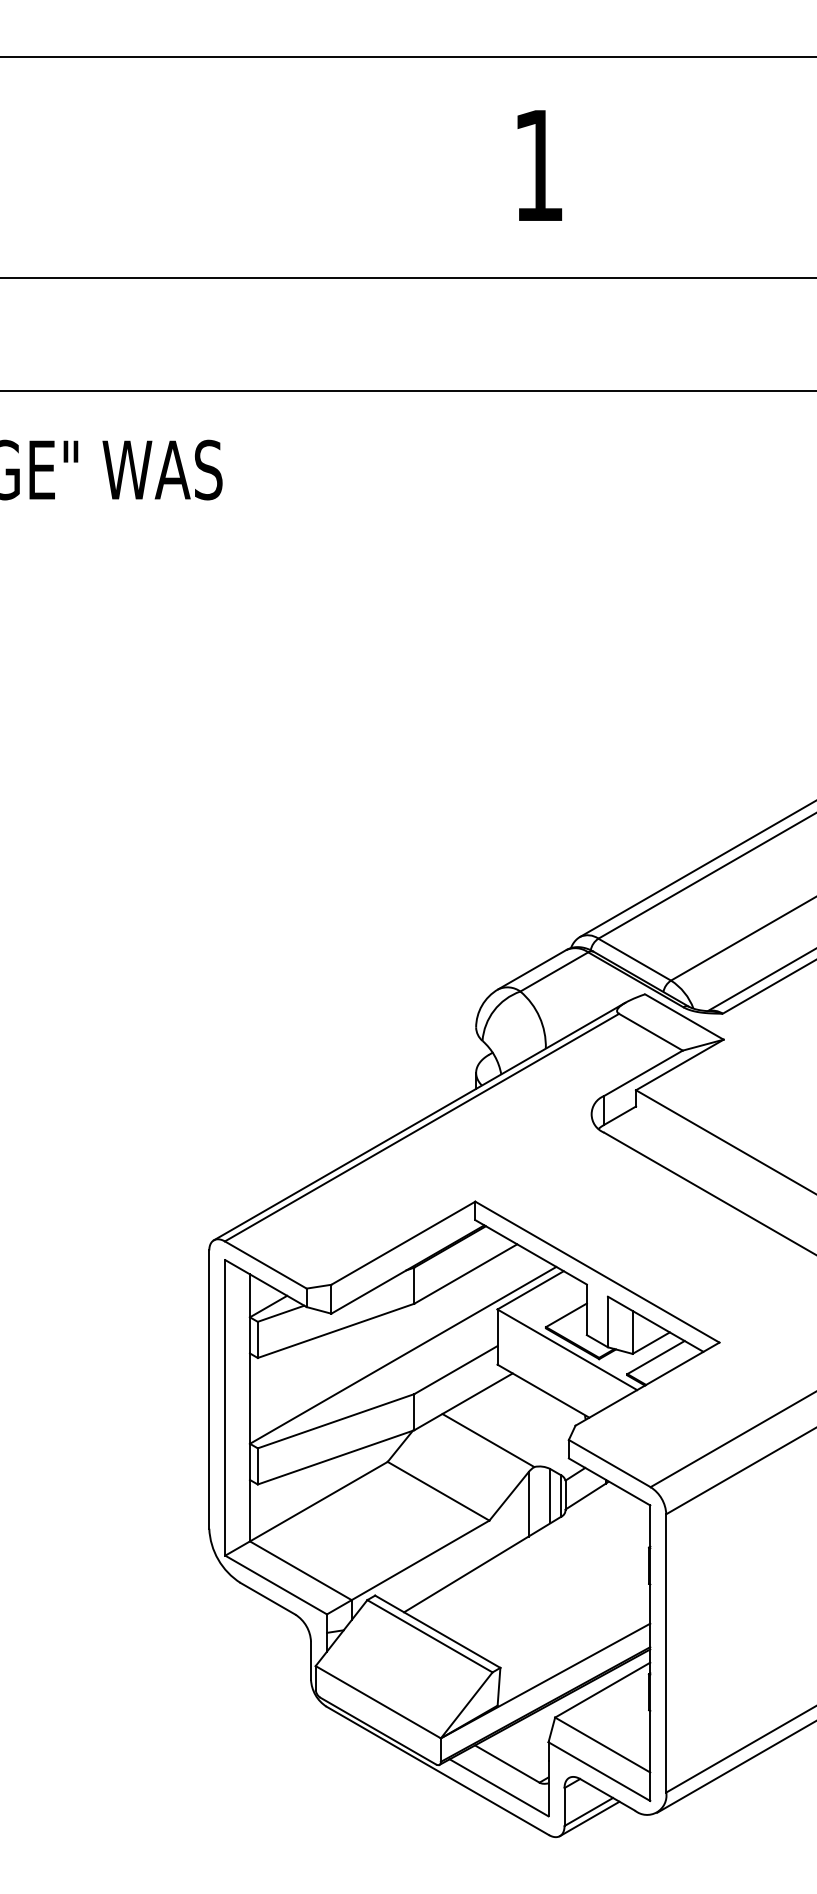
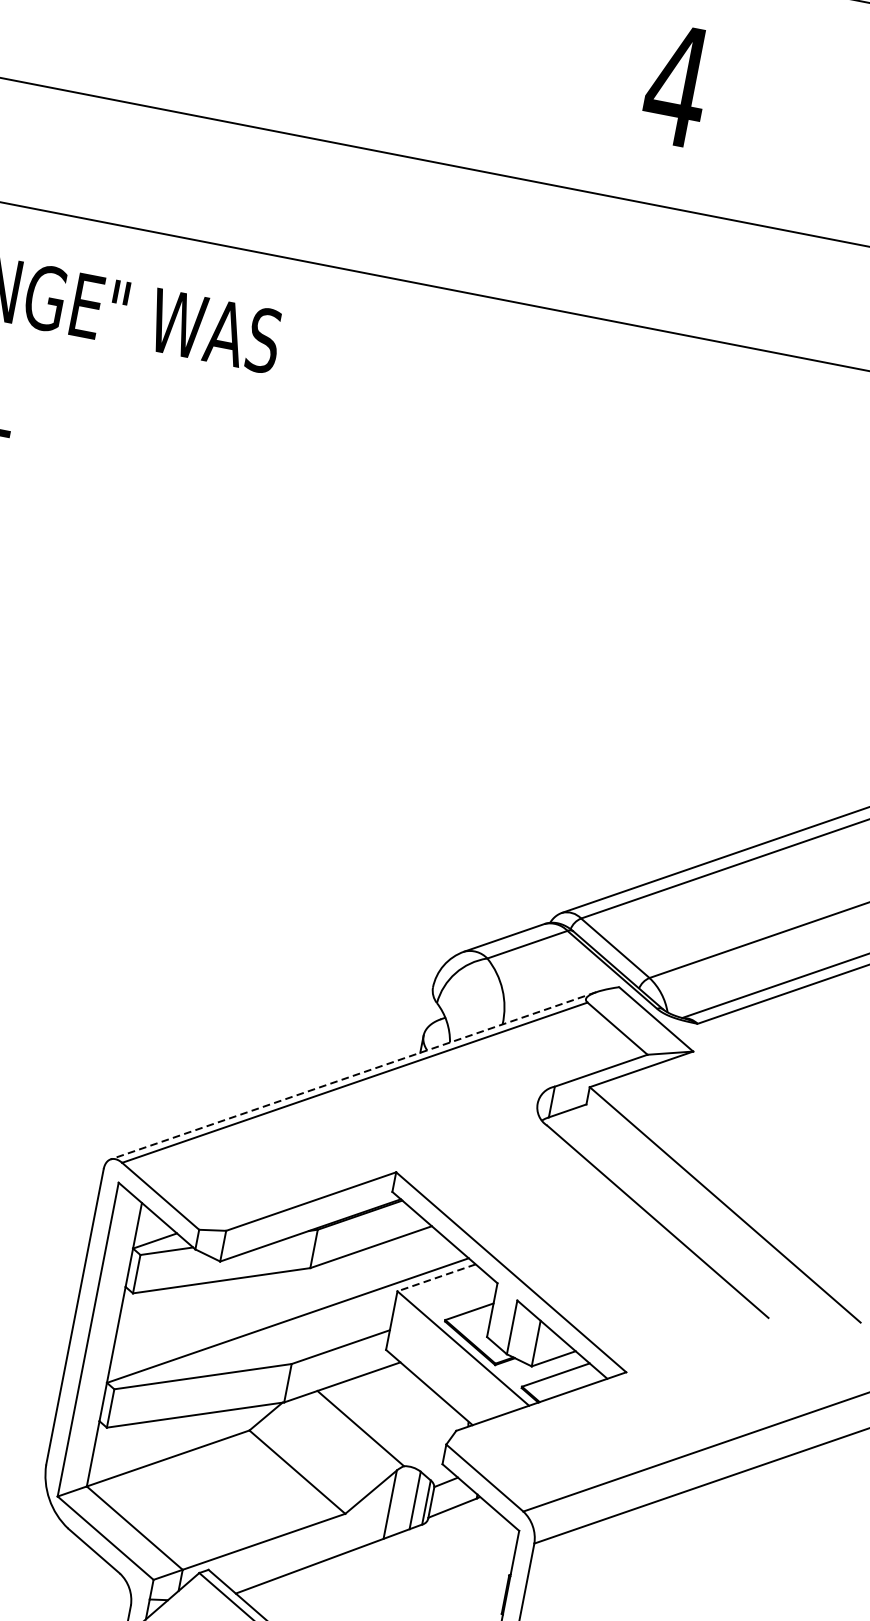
text: (538, 165) -> (677, 85), 1 -> 4
line: (419, 1121) -> (353, 1075), solid -> dashed
line: (530, 1290) -> (436, 1277), solid -> dashed

